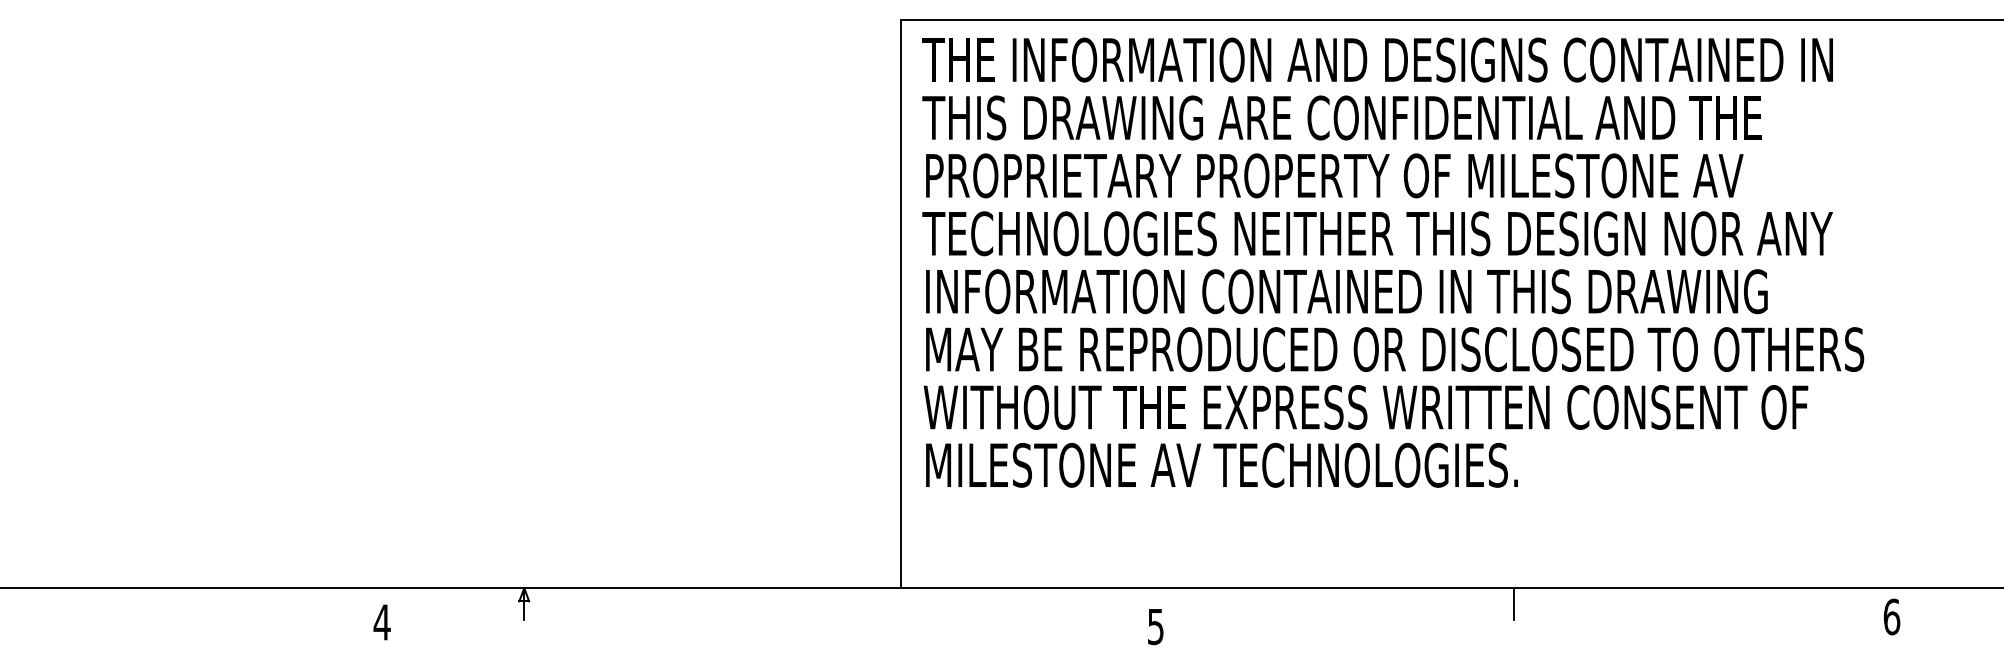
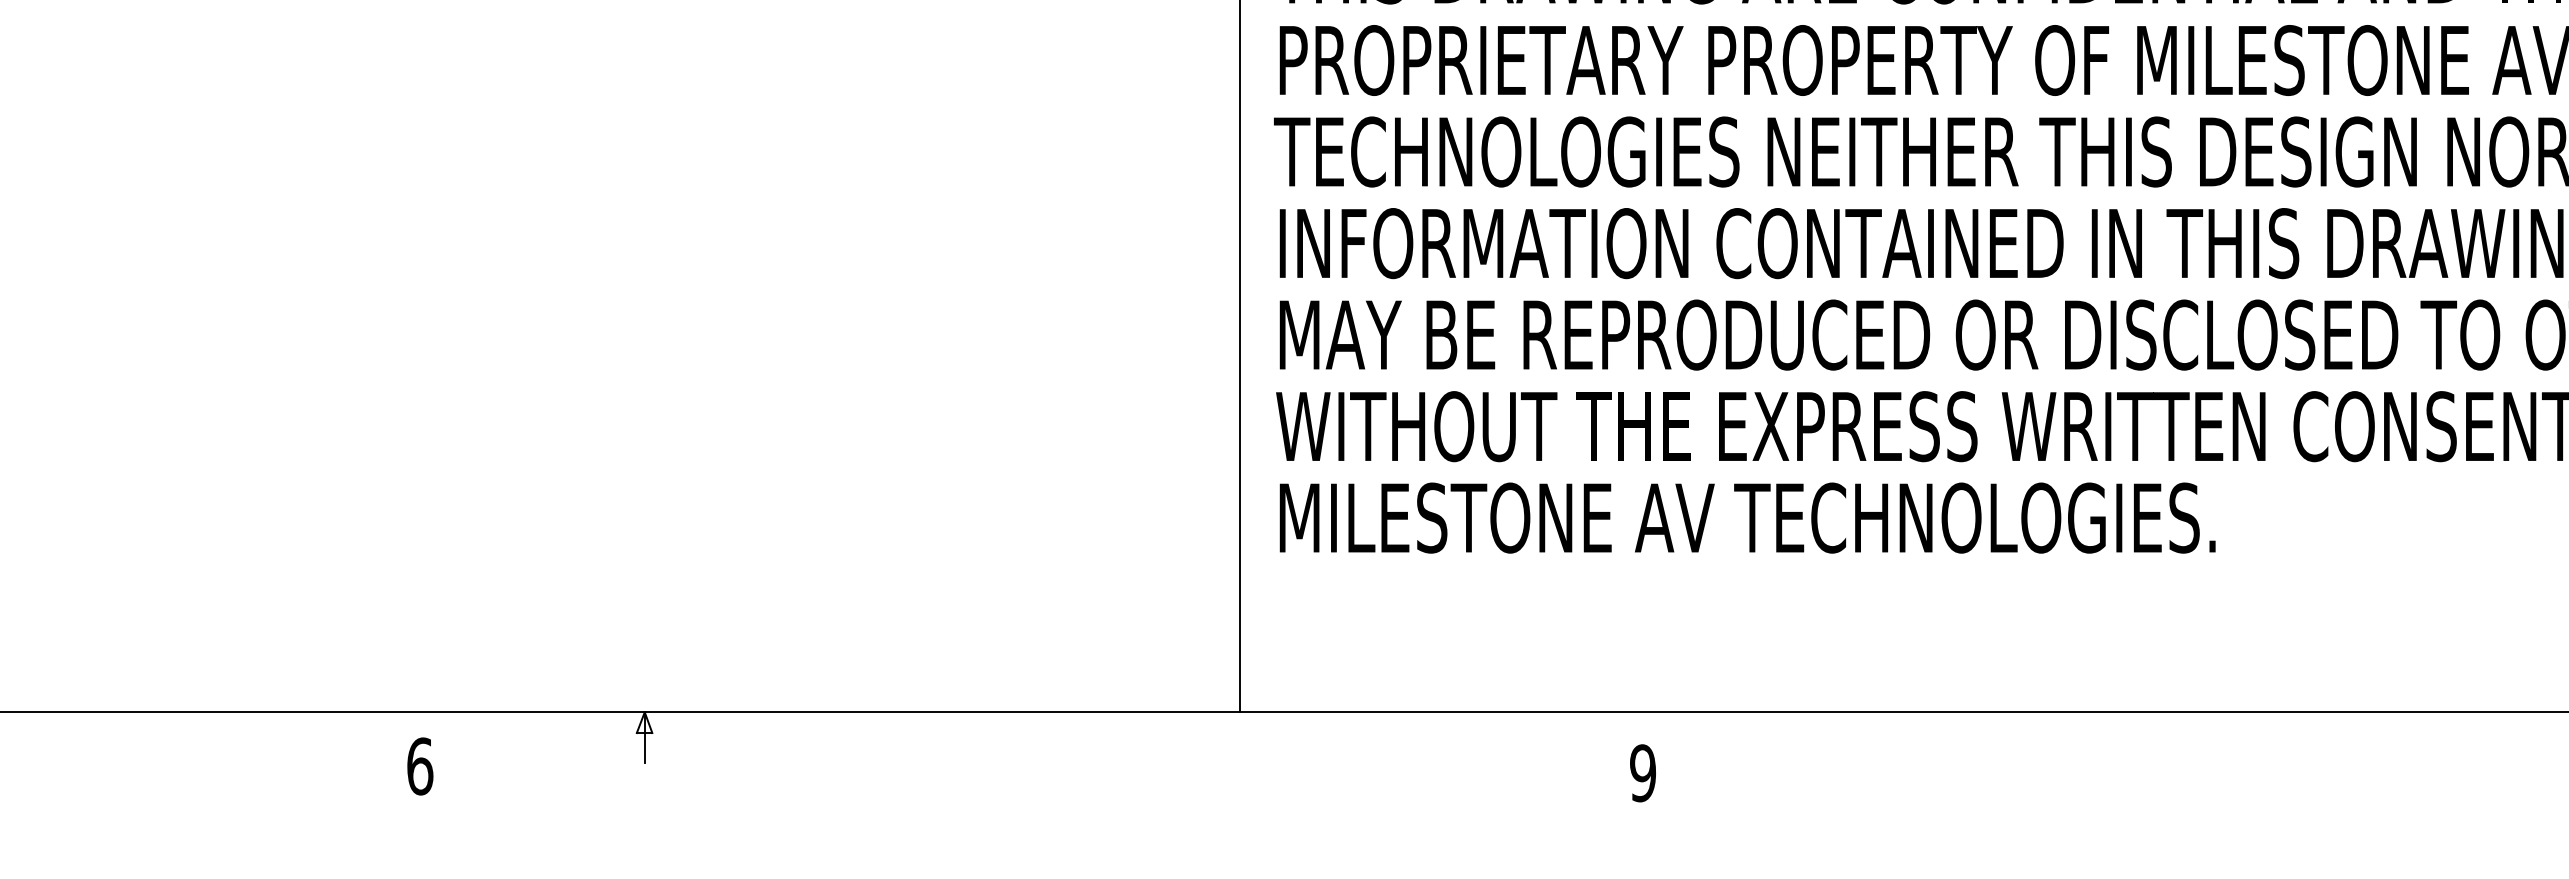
line: (1513, 604) -> (2208, 738), removed
text: (381, 622) -> (418, 766), 4 -> 6
text: (1155, 626) -> (1642, 772), 5 -> 9

